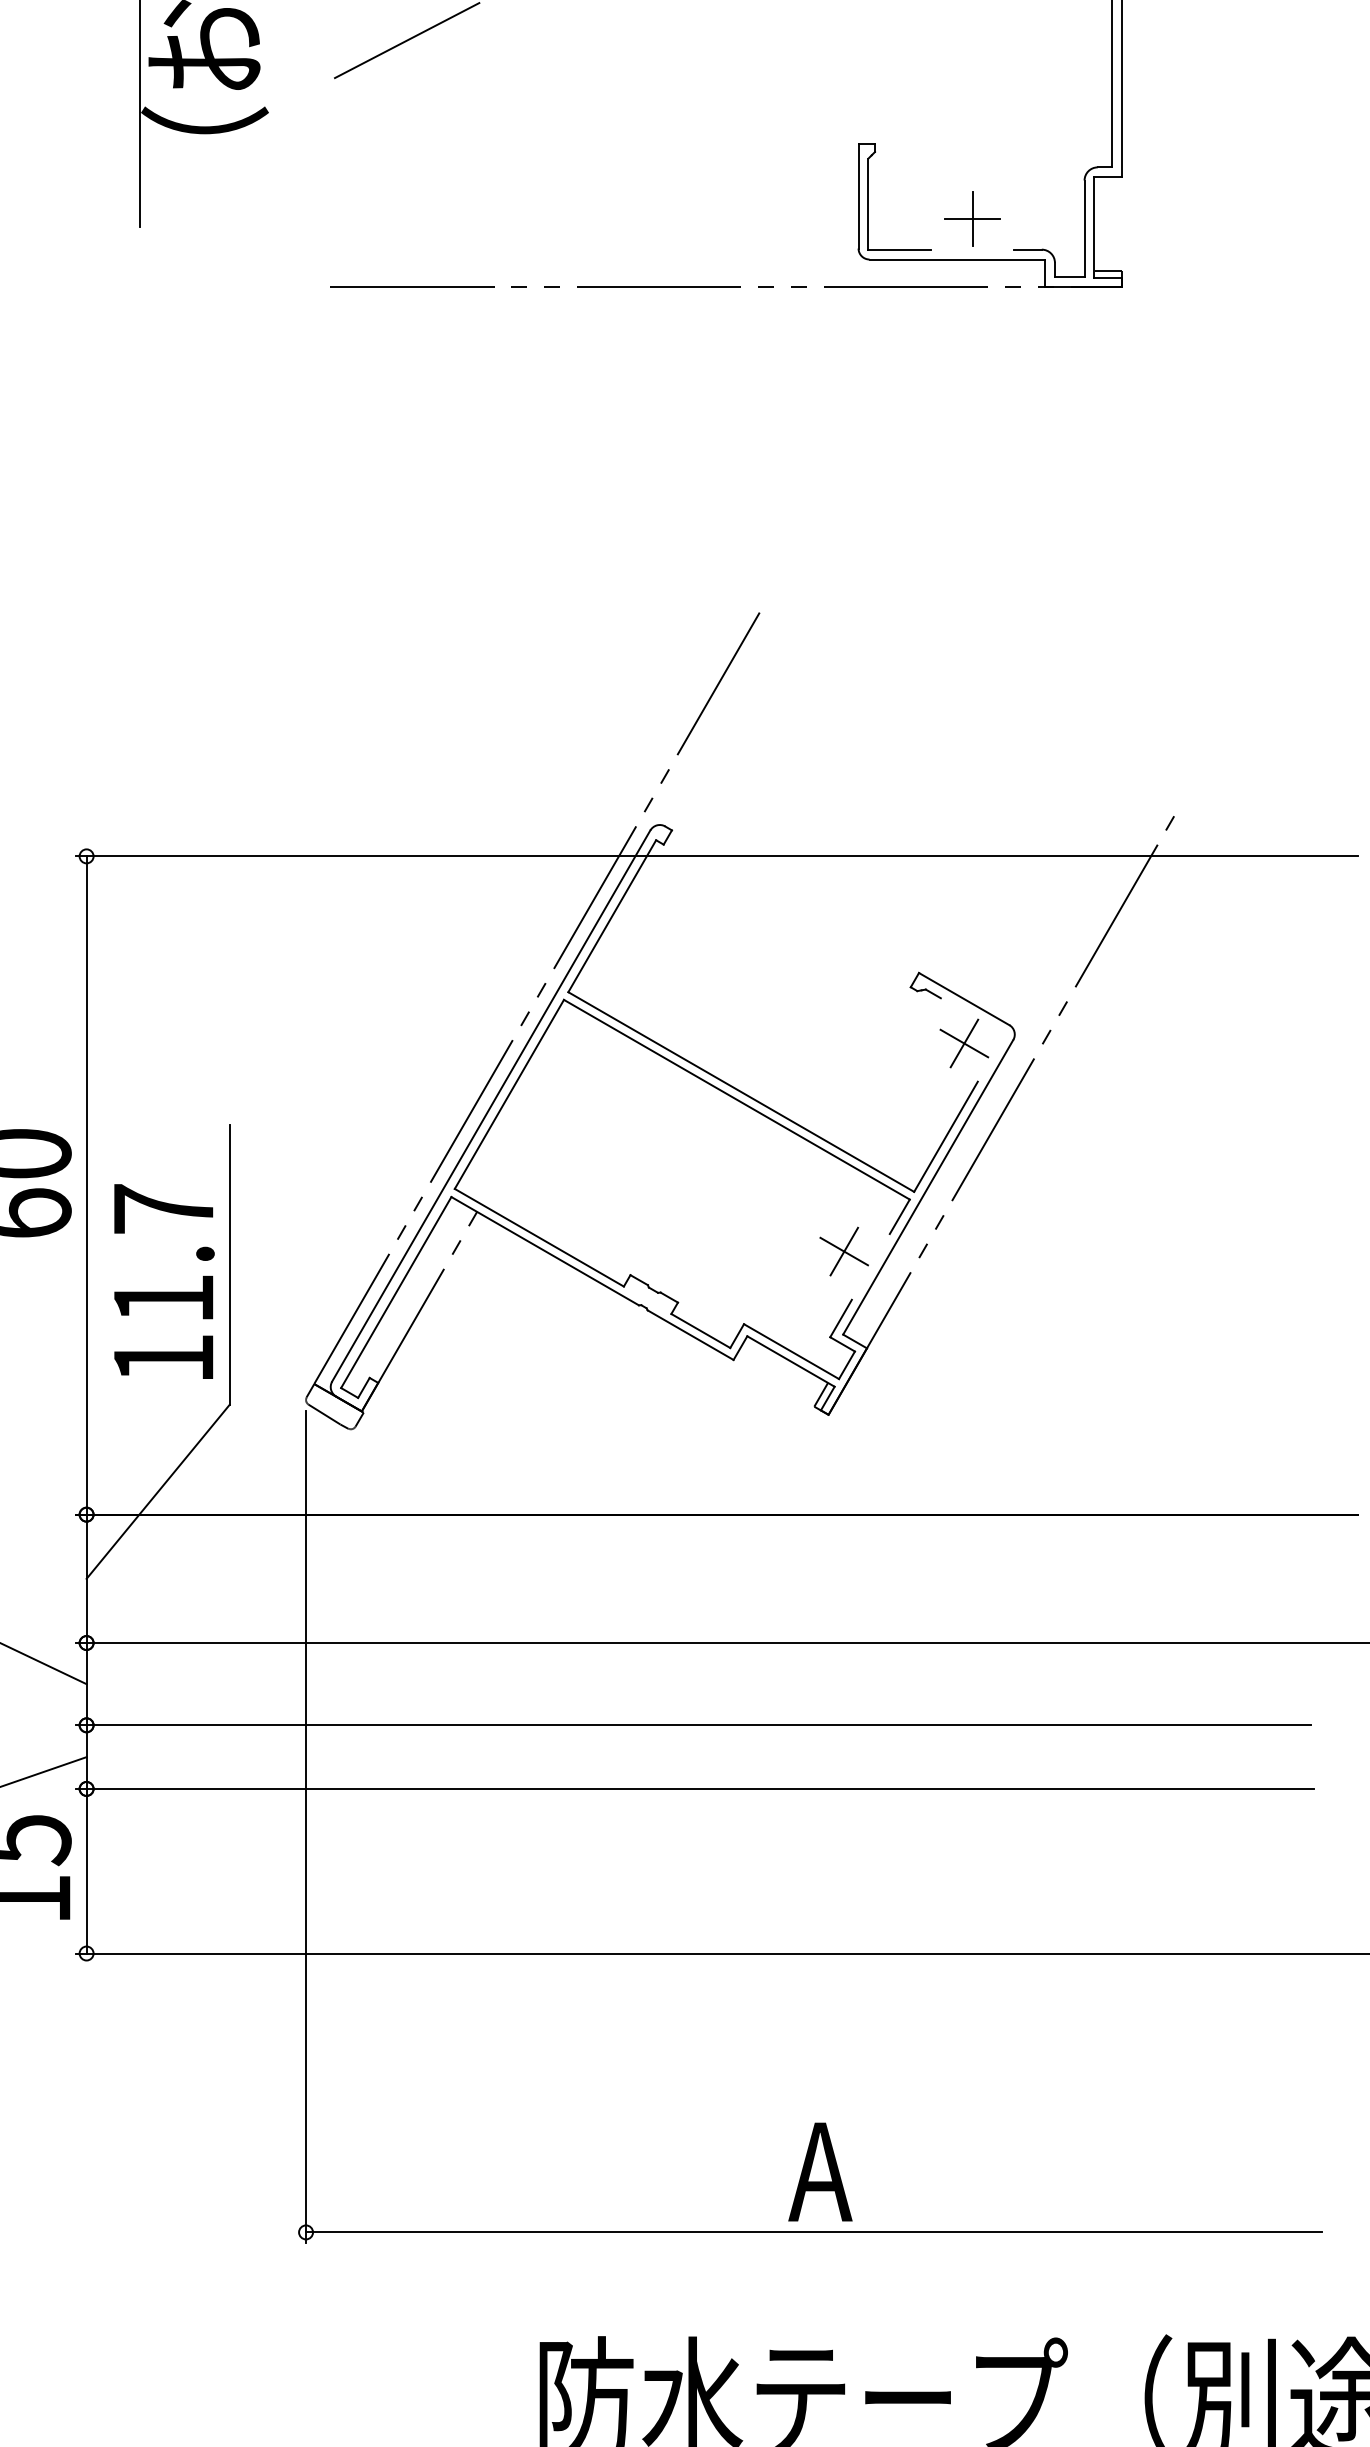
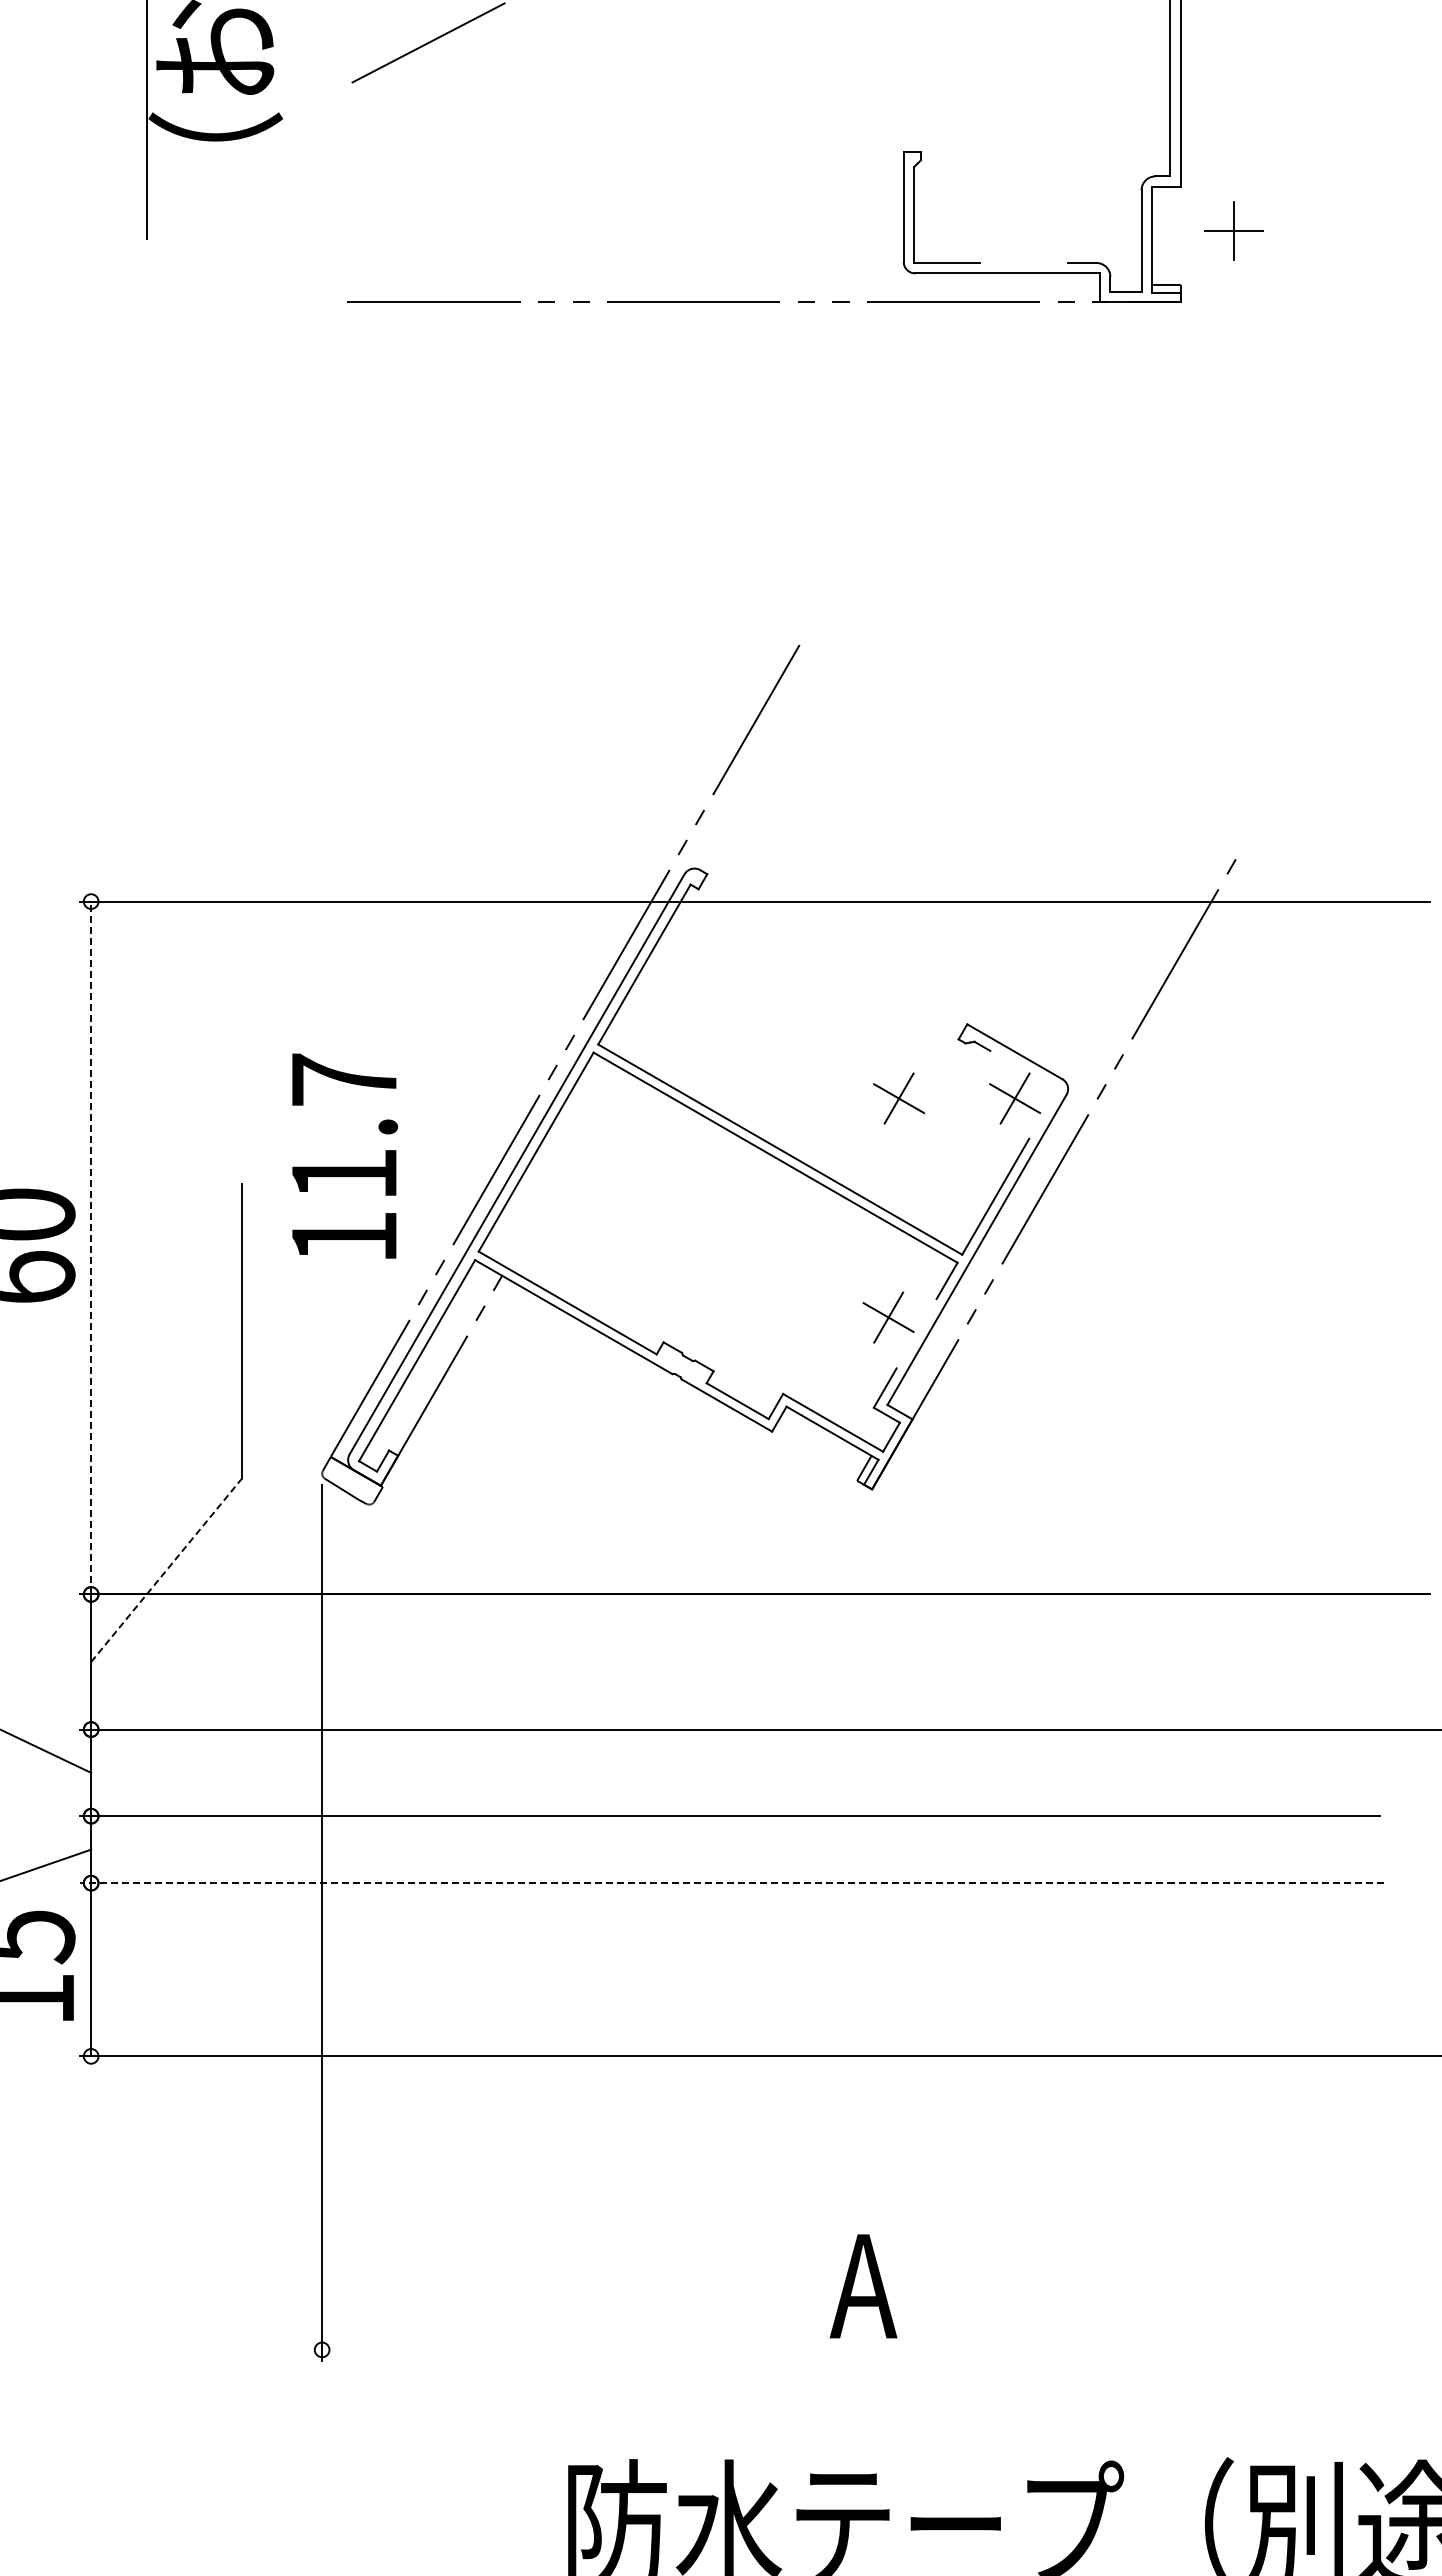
part: (972, 218) -> (1233, 230), moved
part: (854, 1043) -> (899, 1098), added
line: (86, 1185) -> (91, 1247), solid -> dashed
text: (164, 1280) -> (345, 1155), moved
line: (158, 1491) -> (166, 1570), solid -> dashed
line: (694, 1789) -> (731, 1883), solid -> dashed
line: (813, 2232) -> (856, 2349), removed

